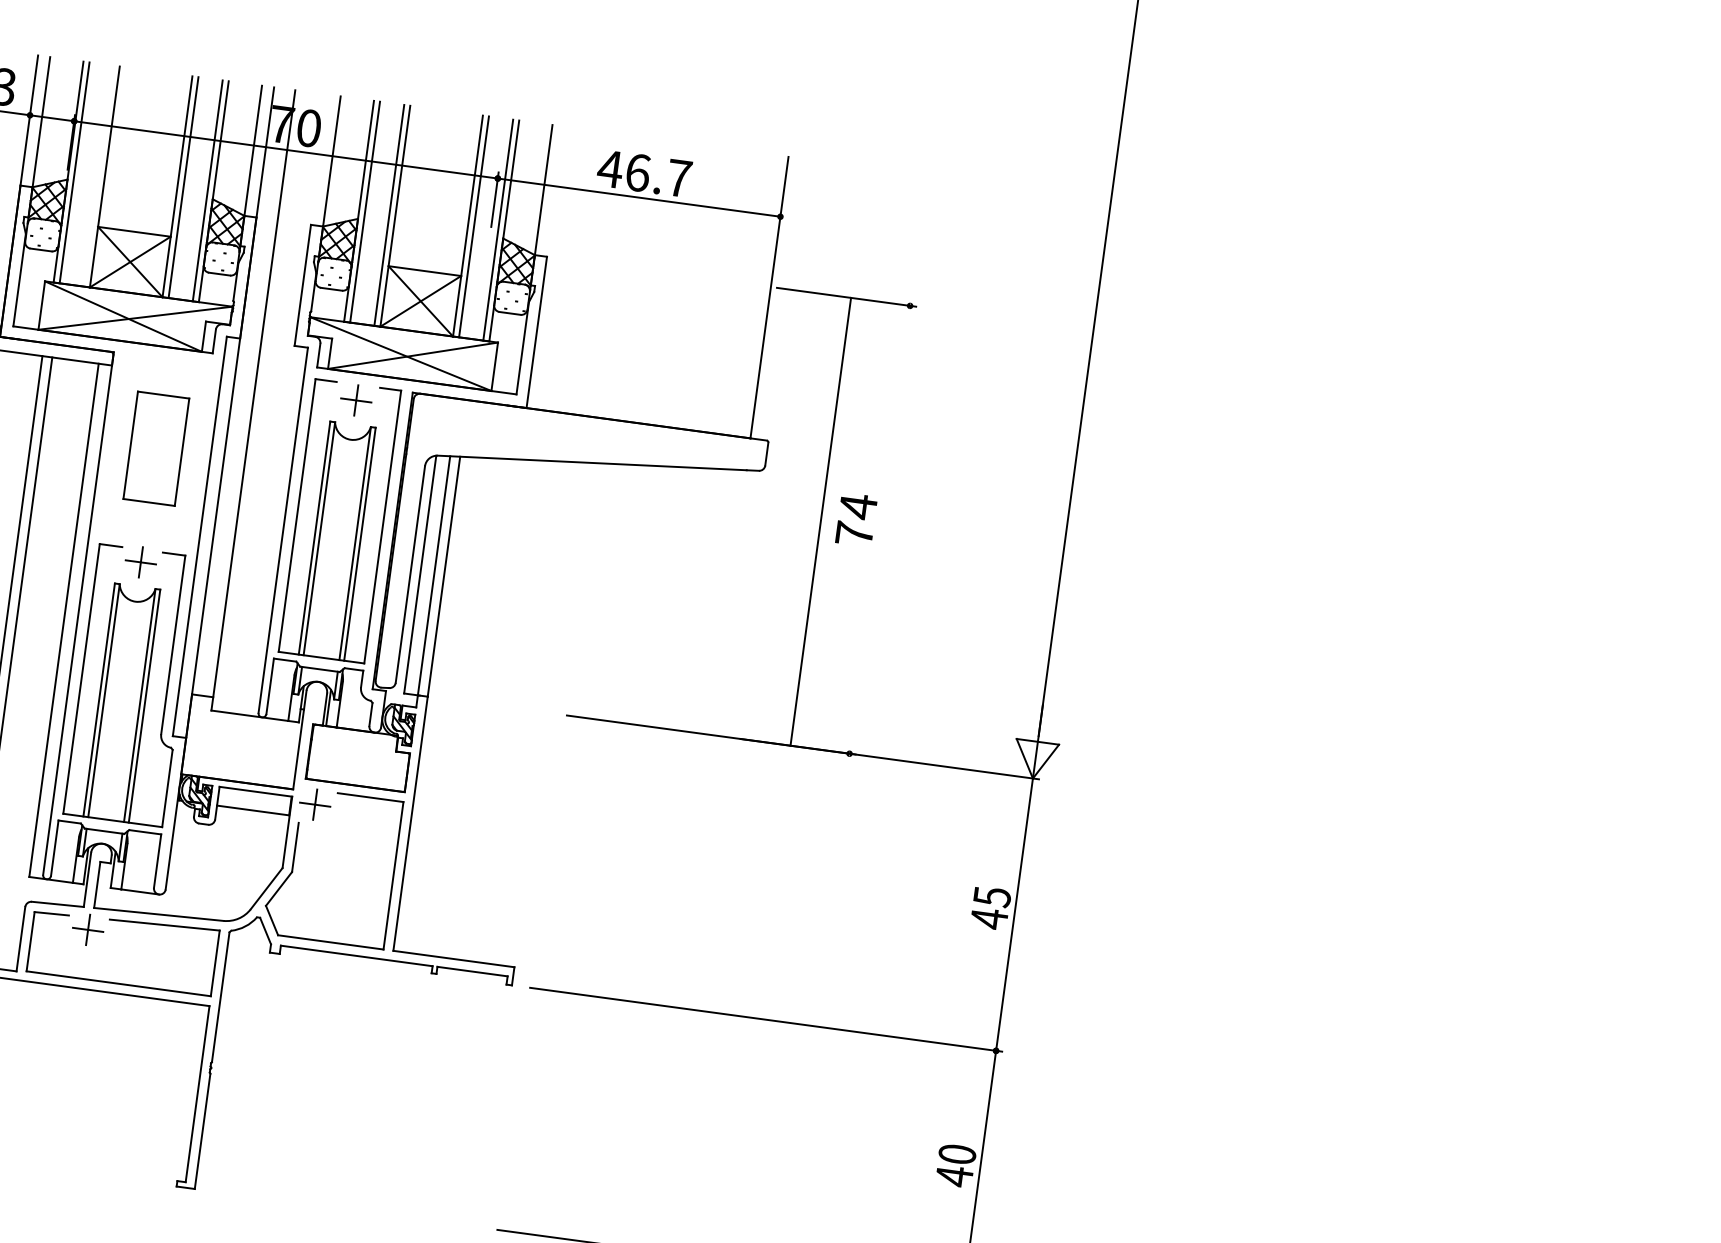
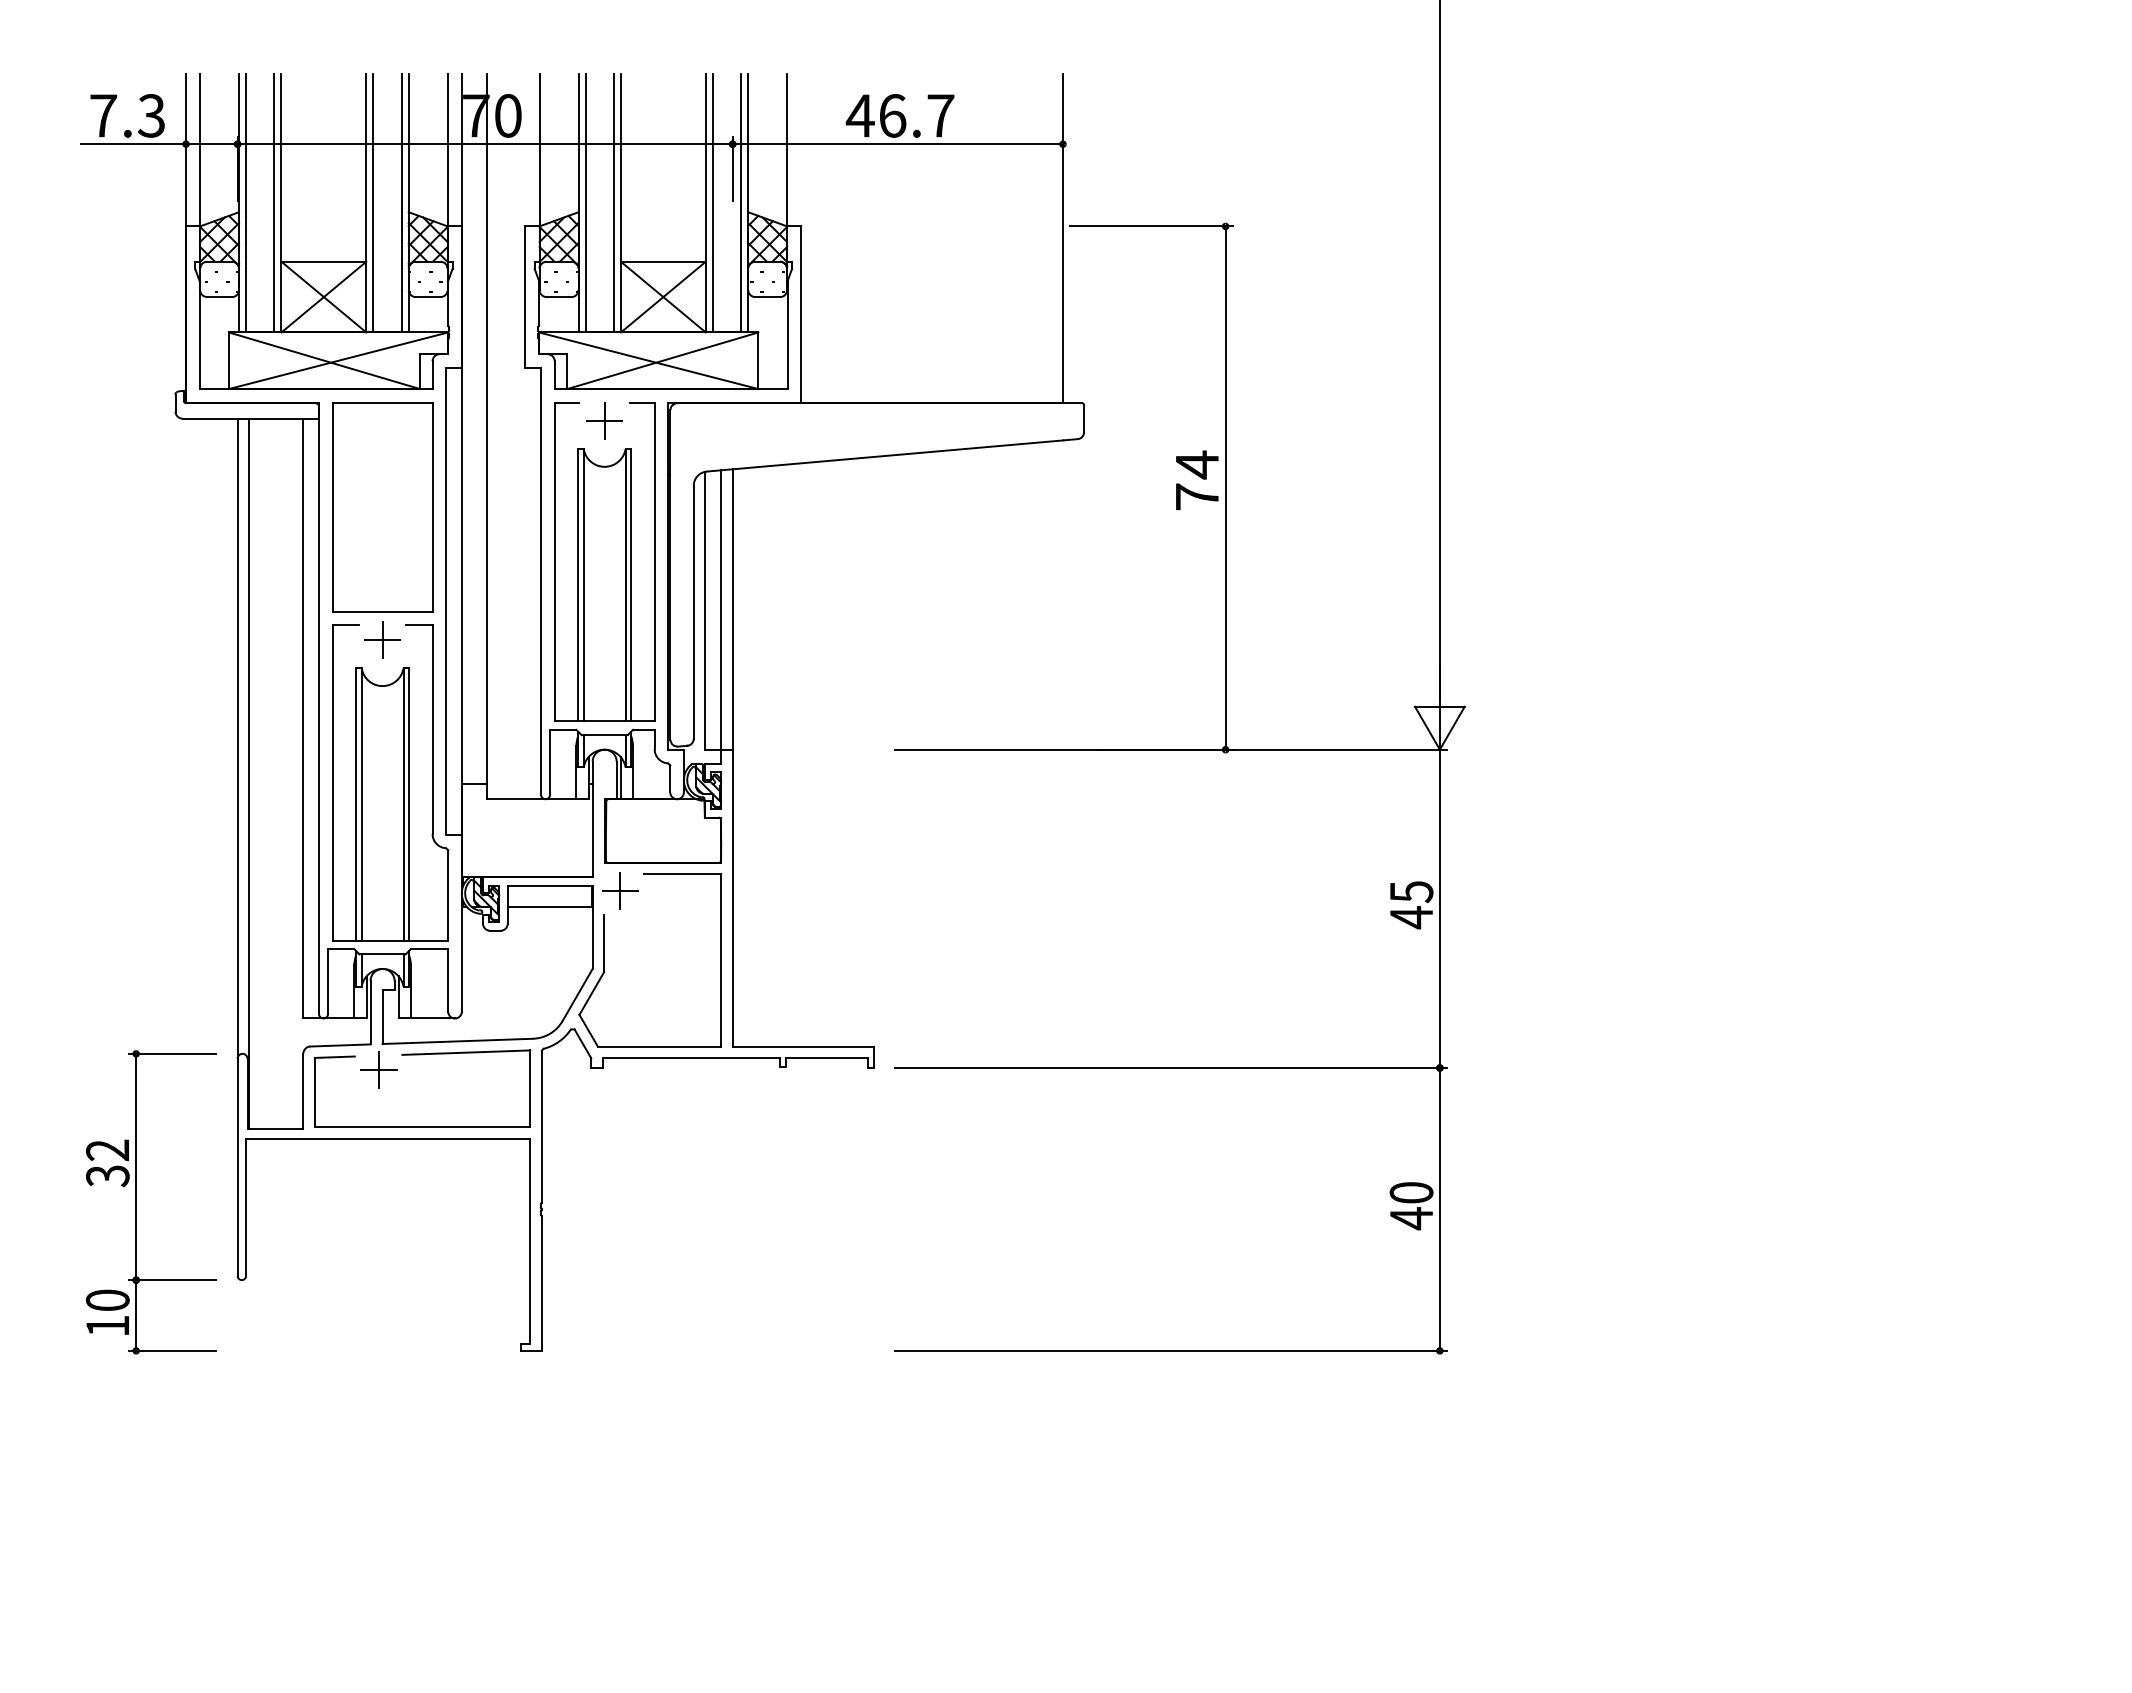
line: (98, 176) -> (274, 203), added
part: (156, 448) -> (382, 507), size x1.67
line: (820, 521) -> (1225, 487), moved

